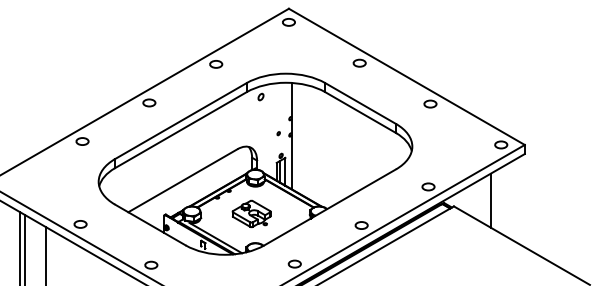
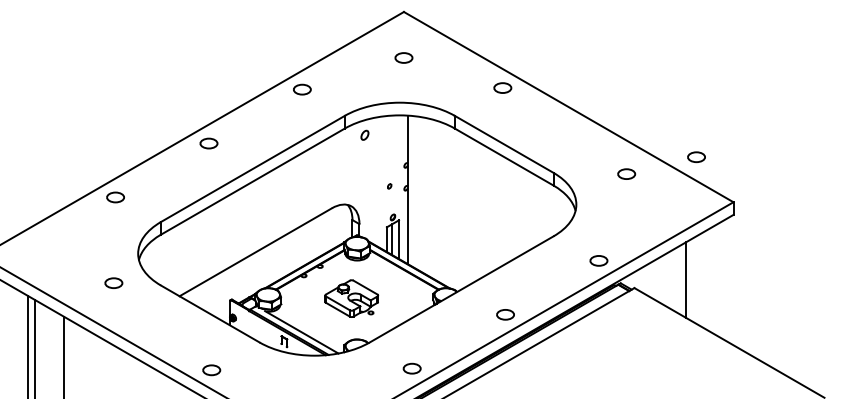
part: (288, 22) -> (403, 57), moved
part: (430, 103) -> (626, 173), moved
part: (501, 145) -> (696, 157), moved
part: (80, 223) -> (113, 282), moved

